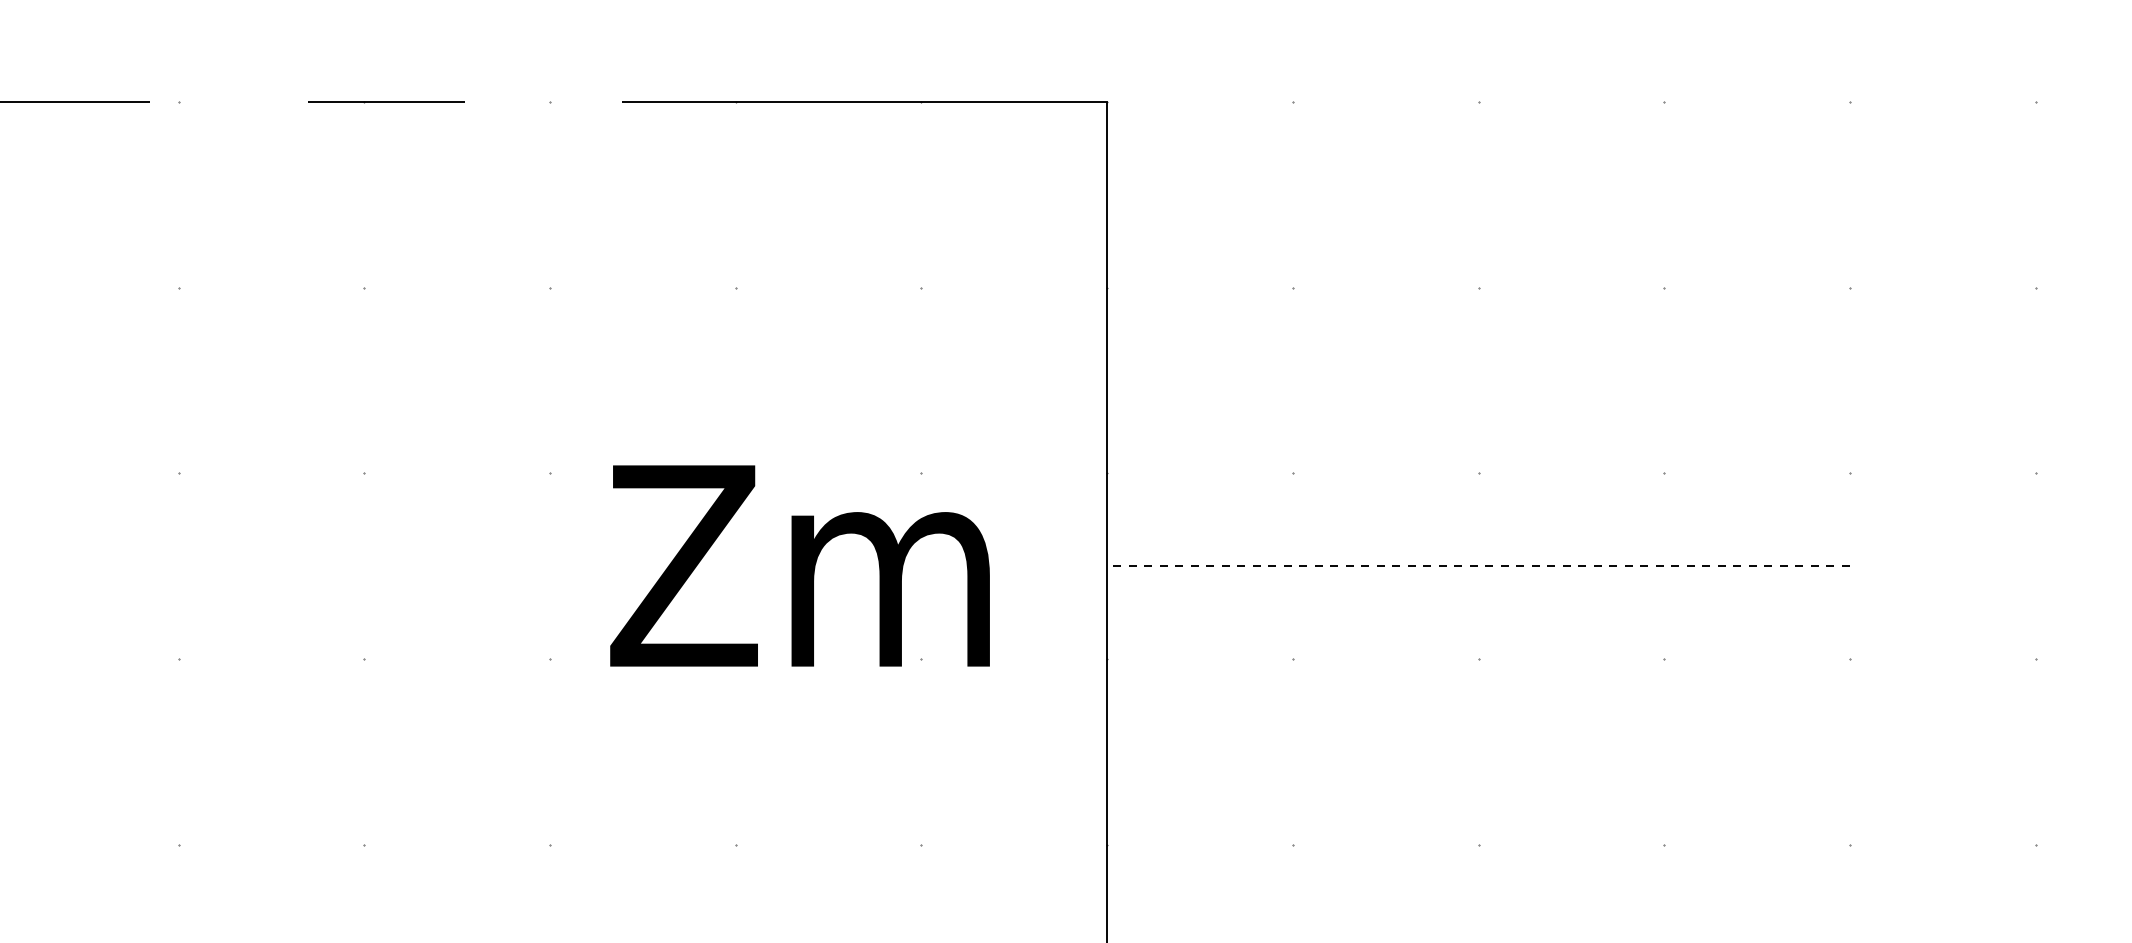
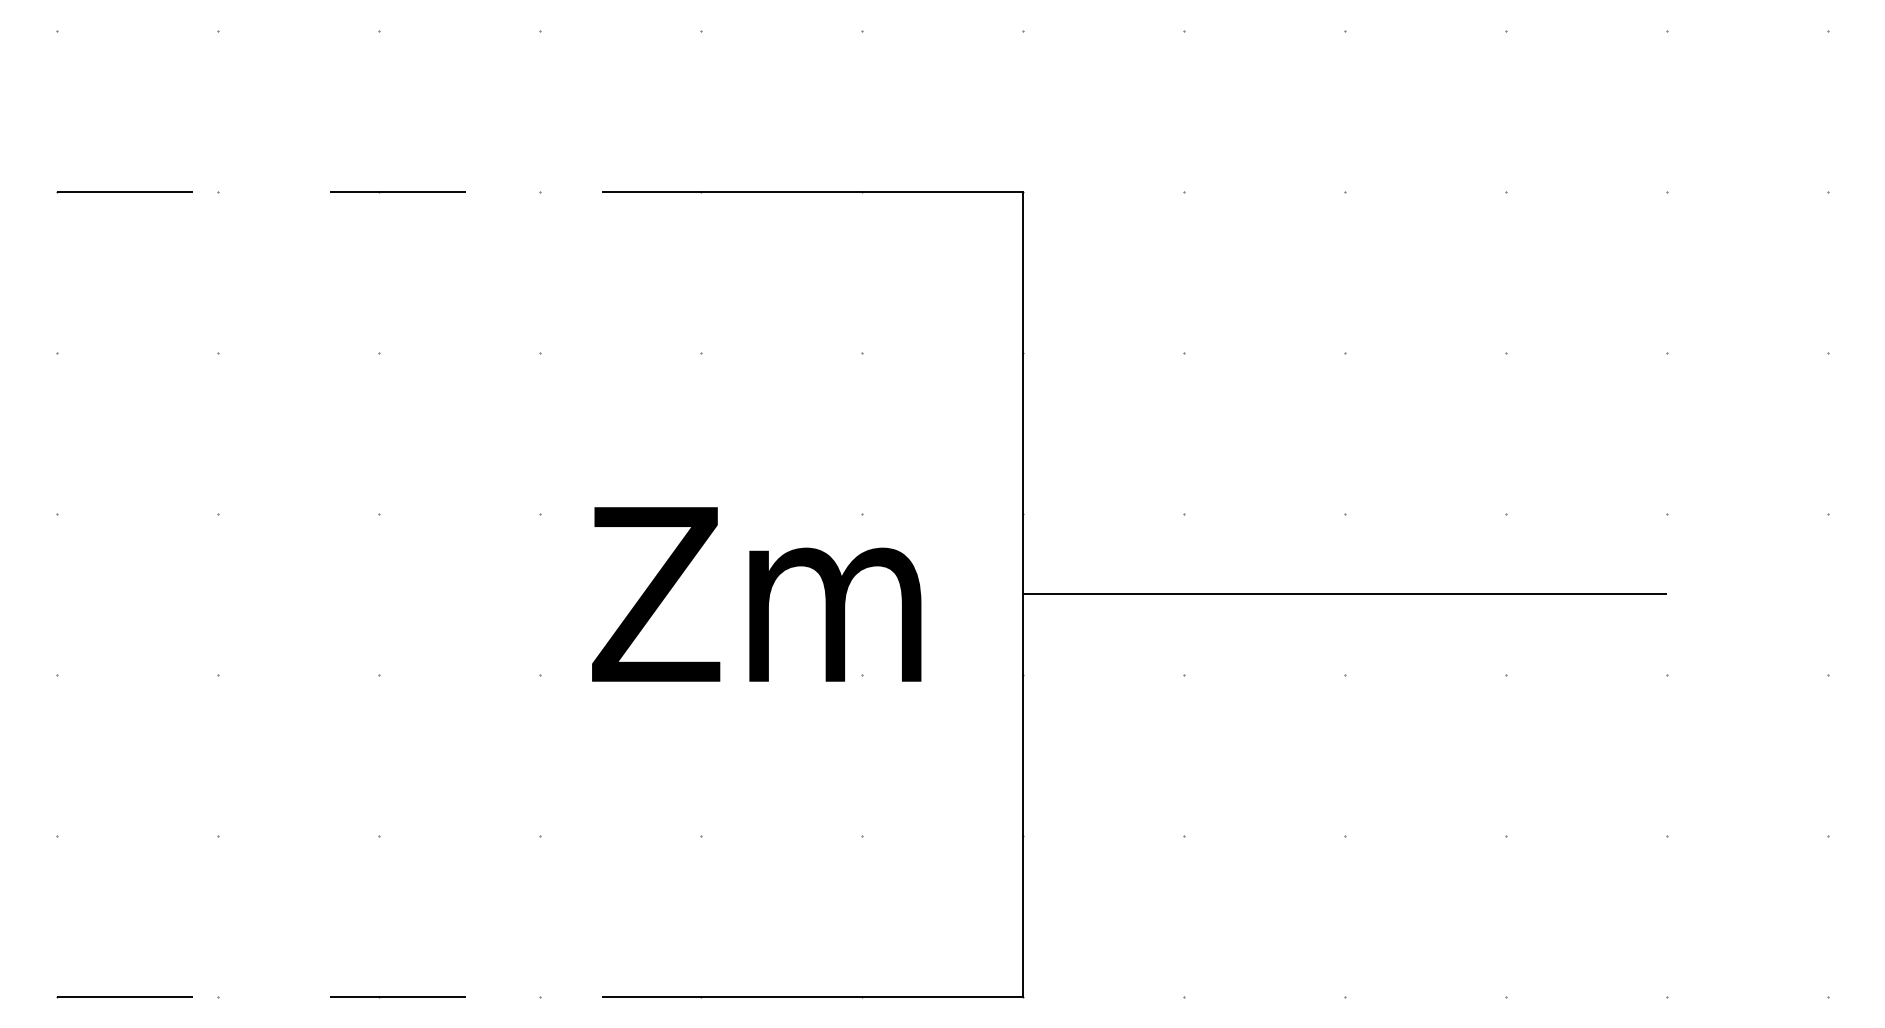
line: (1477, 566) -> (1344, 594), dashed -> solid

